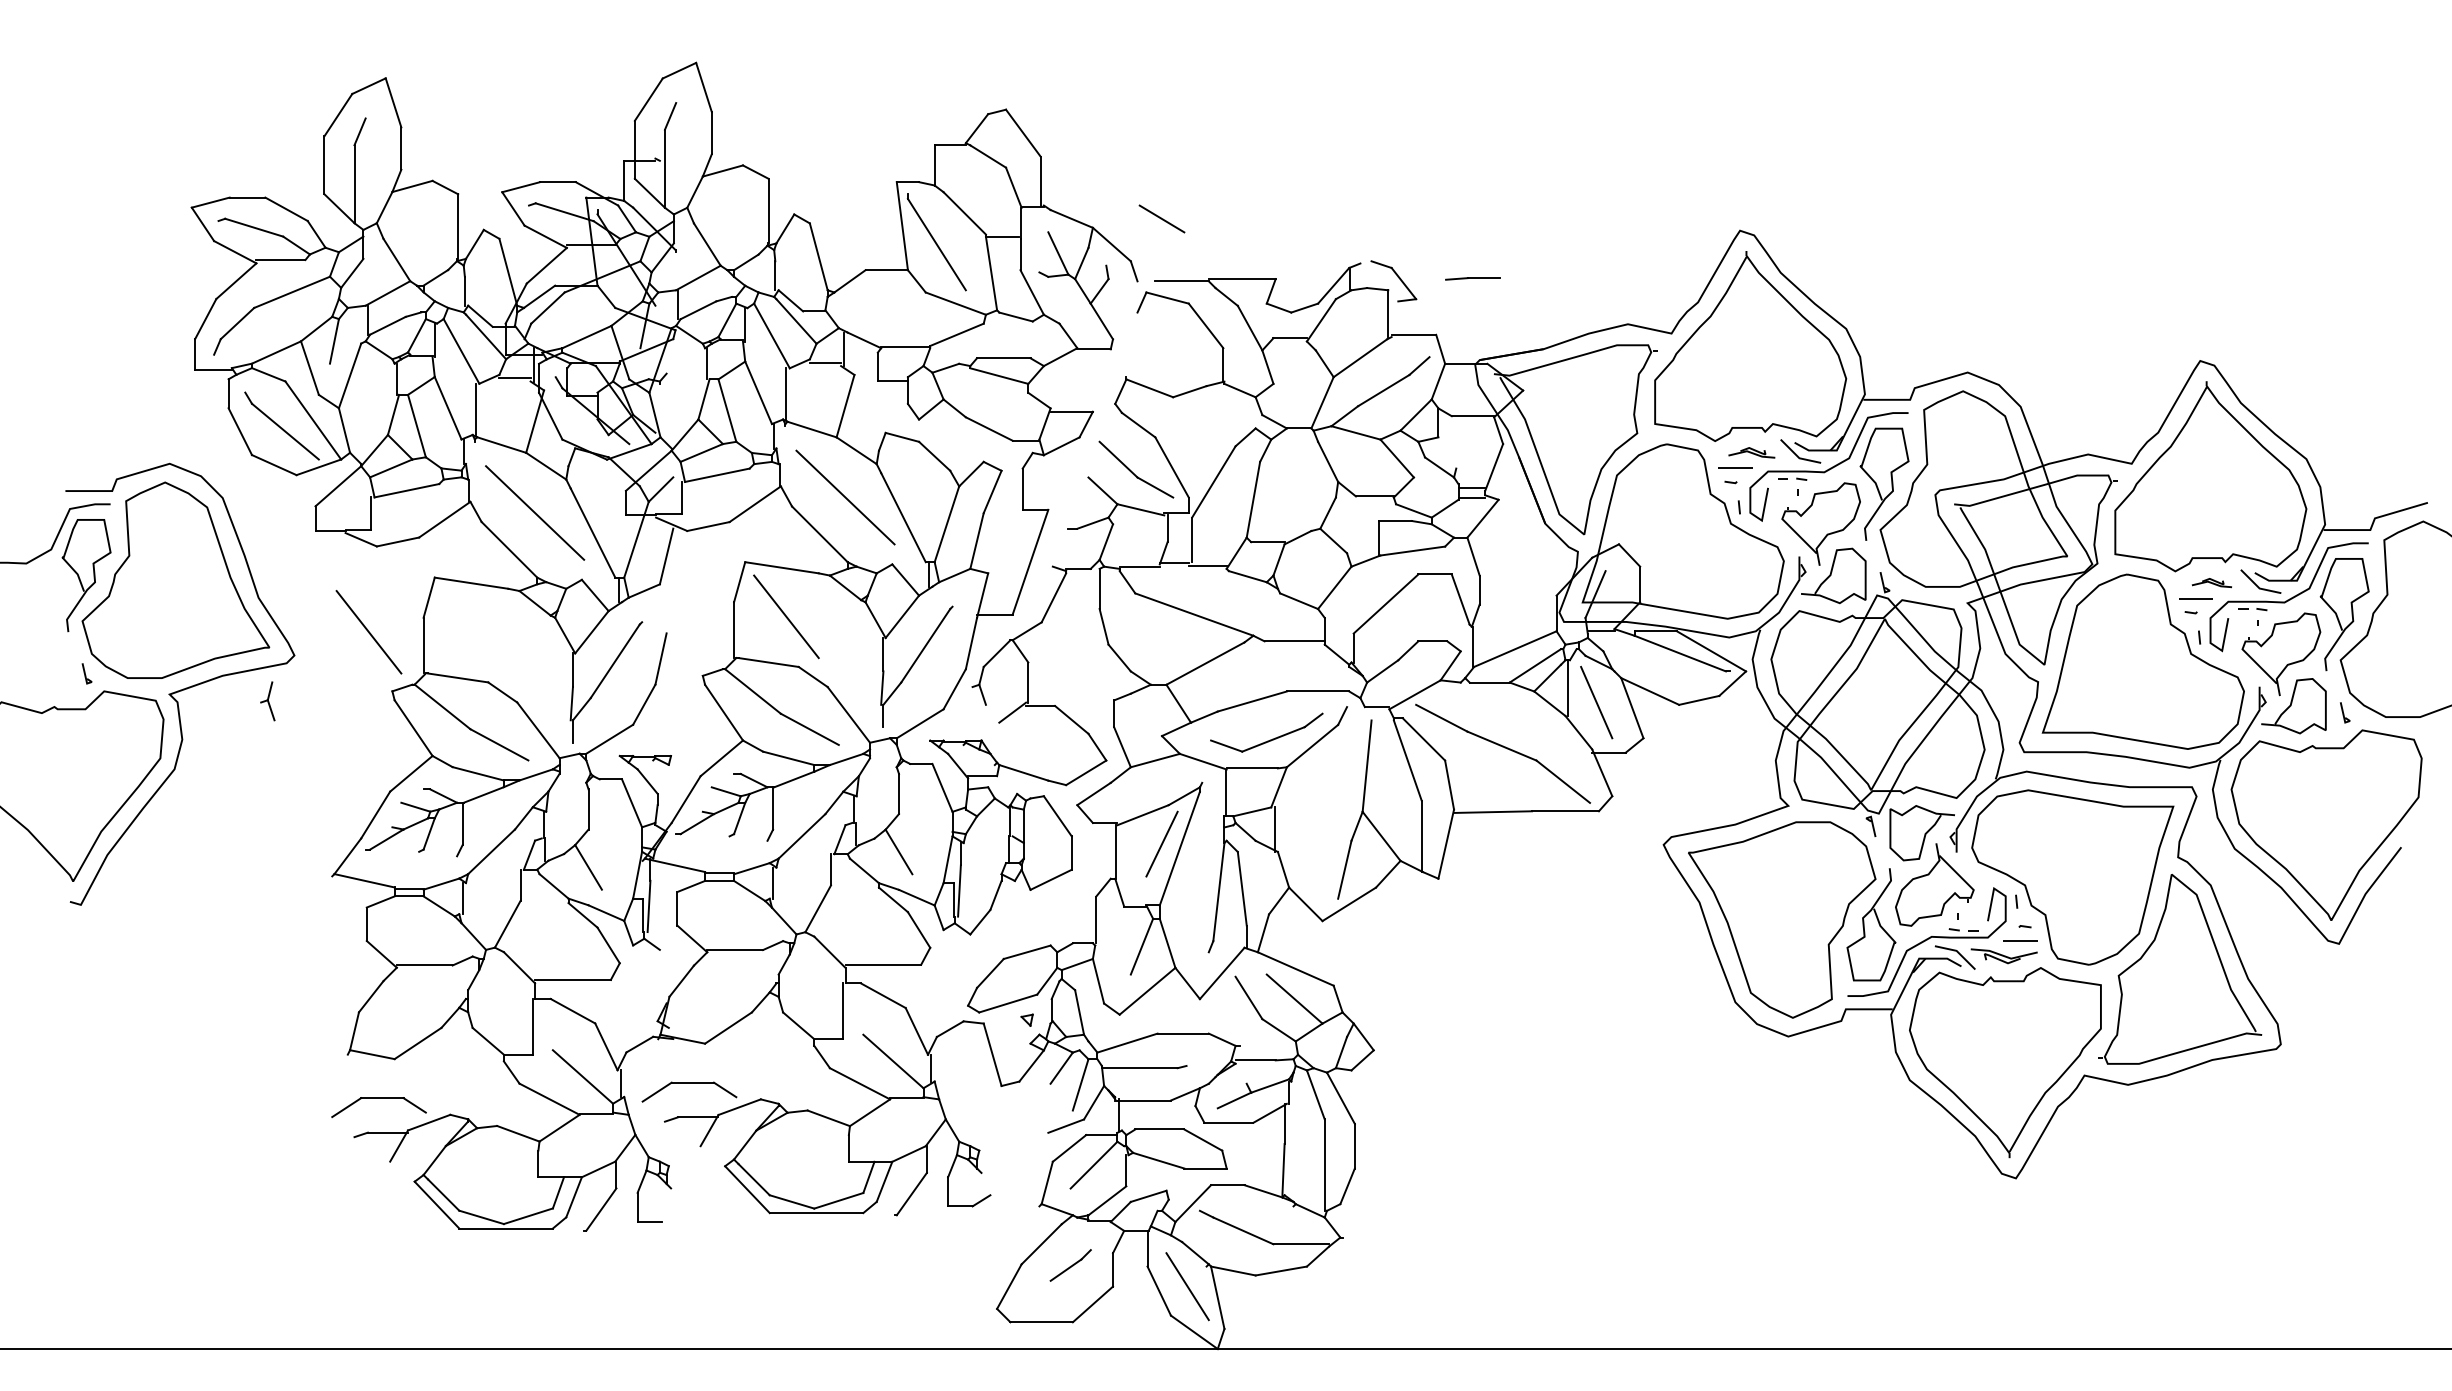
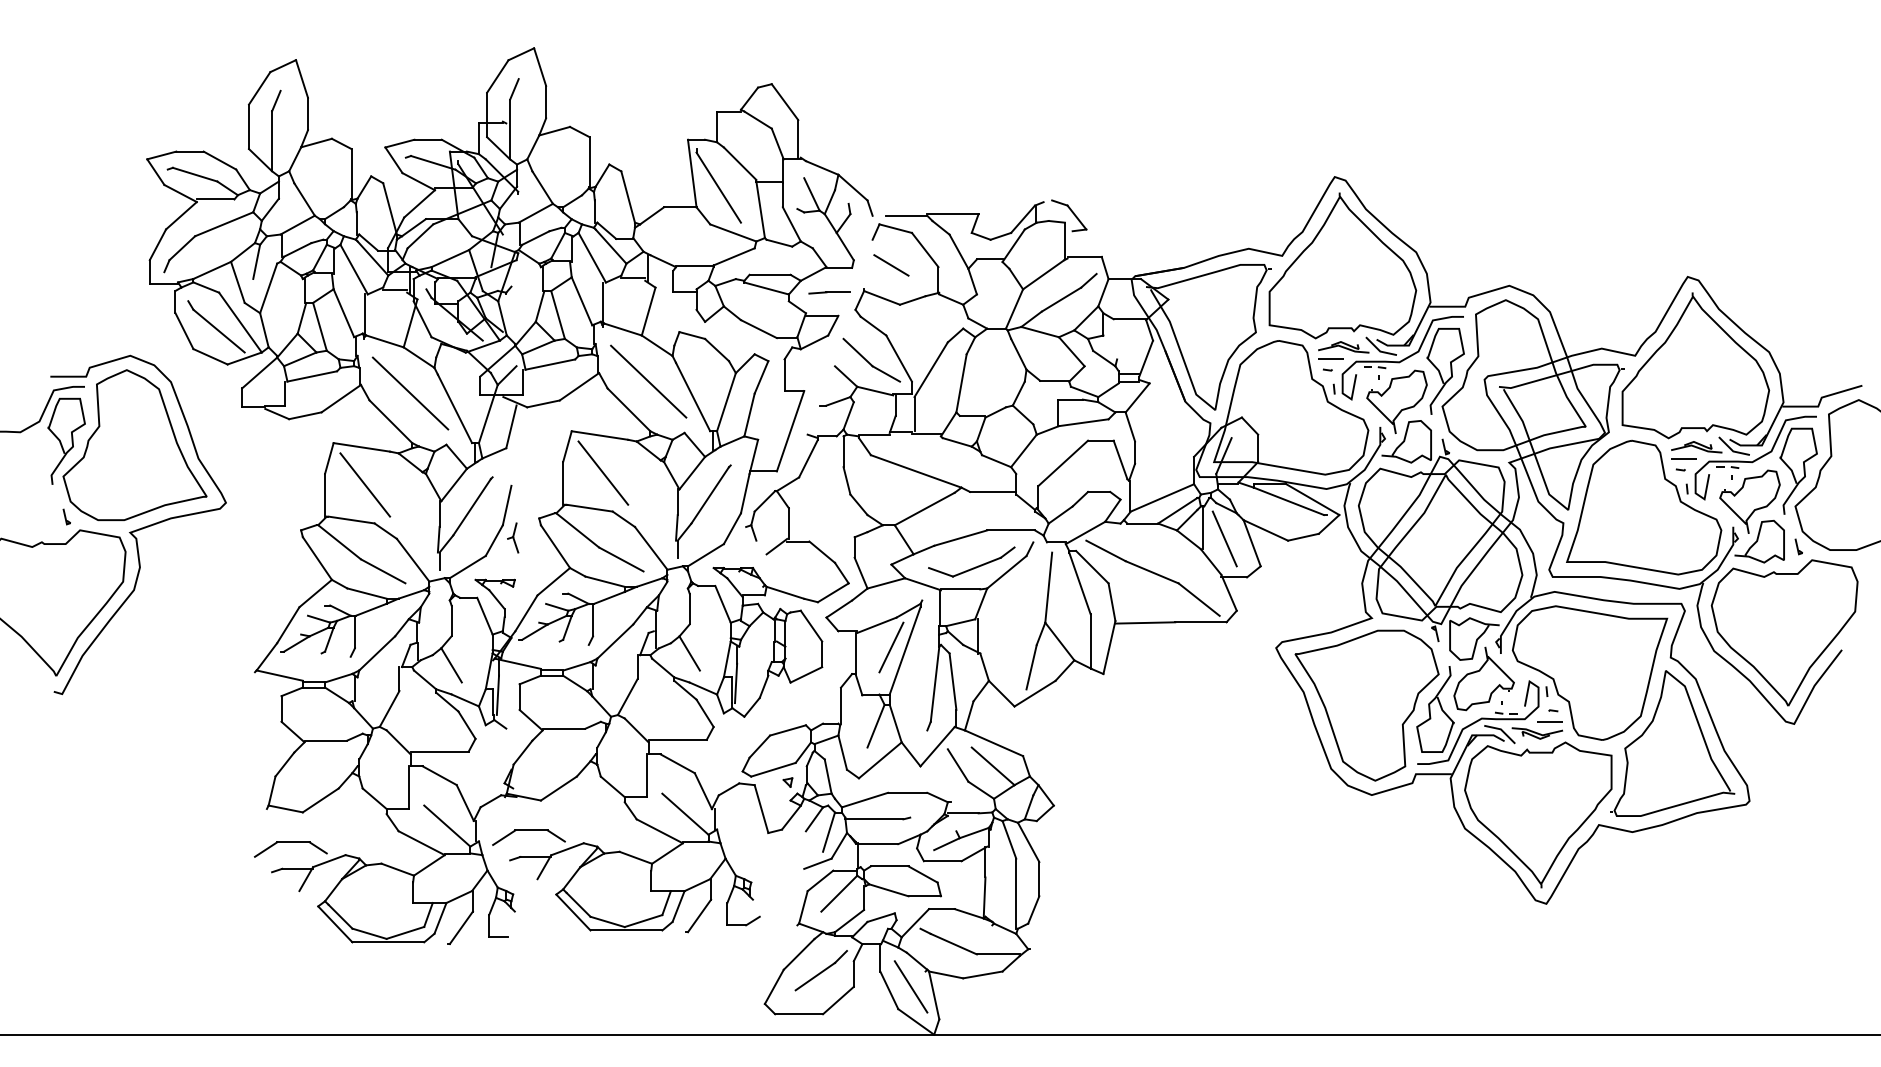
line: (1161, 218) -> (891, 265), moved
line: (1472, 278) -> (829, 292), moved
part: (1751, 452) -> (1343, 347), size x1.43
part: (2211, 582) -> (1696, 446), size x1.67
line: (368, 632) -> (364, 485), moved
part: (267, 701) -> (512, 538), moved
part: (1070, 1265) -> (821, 970), size x1.67

